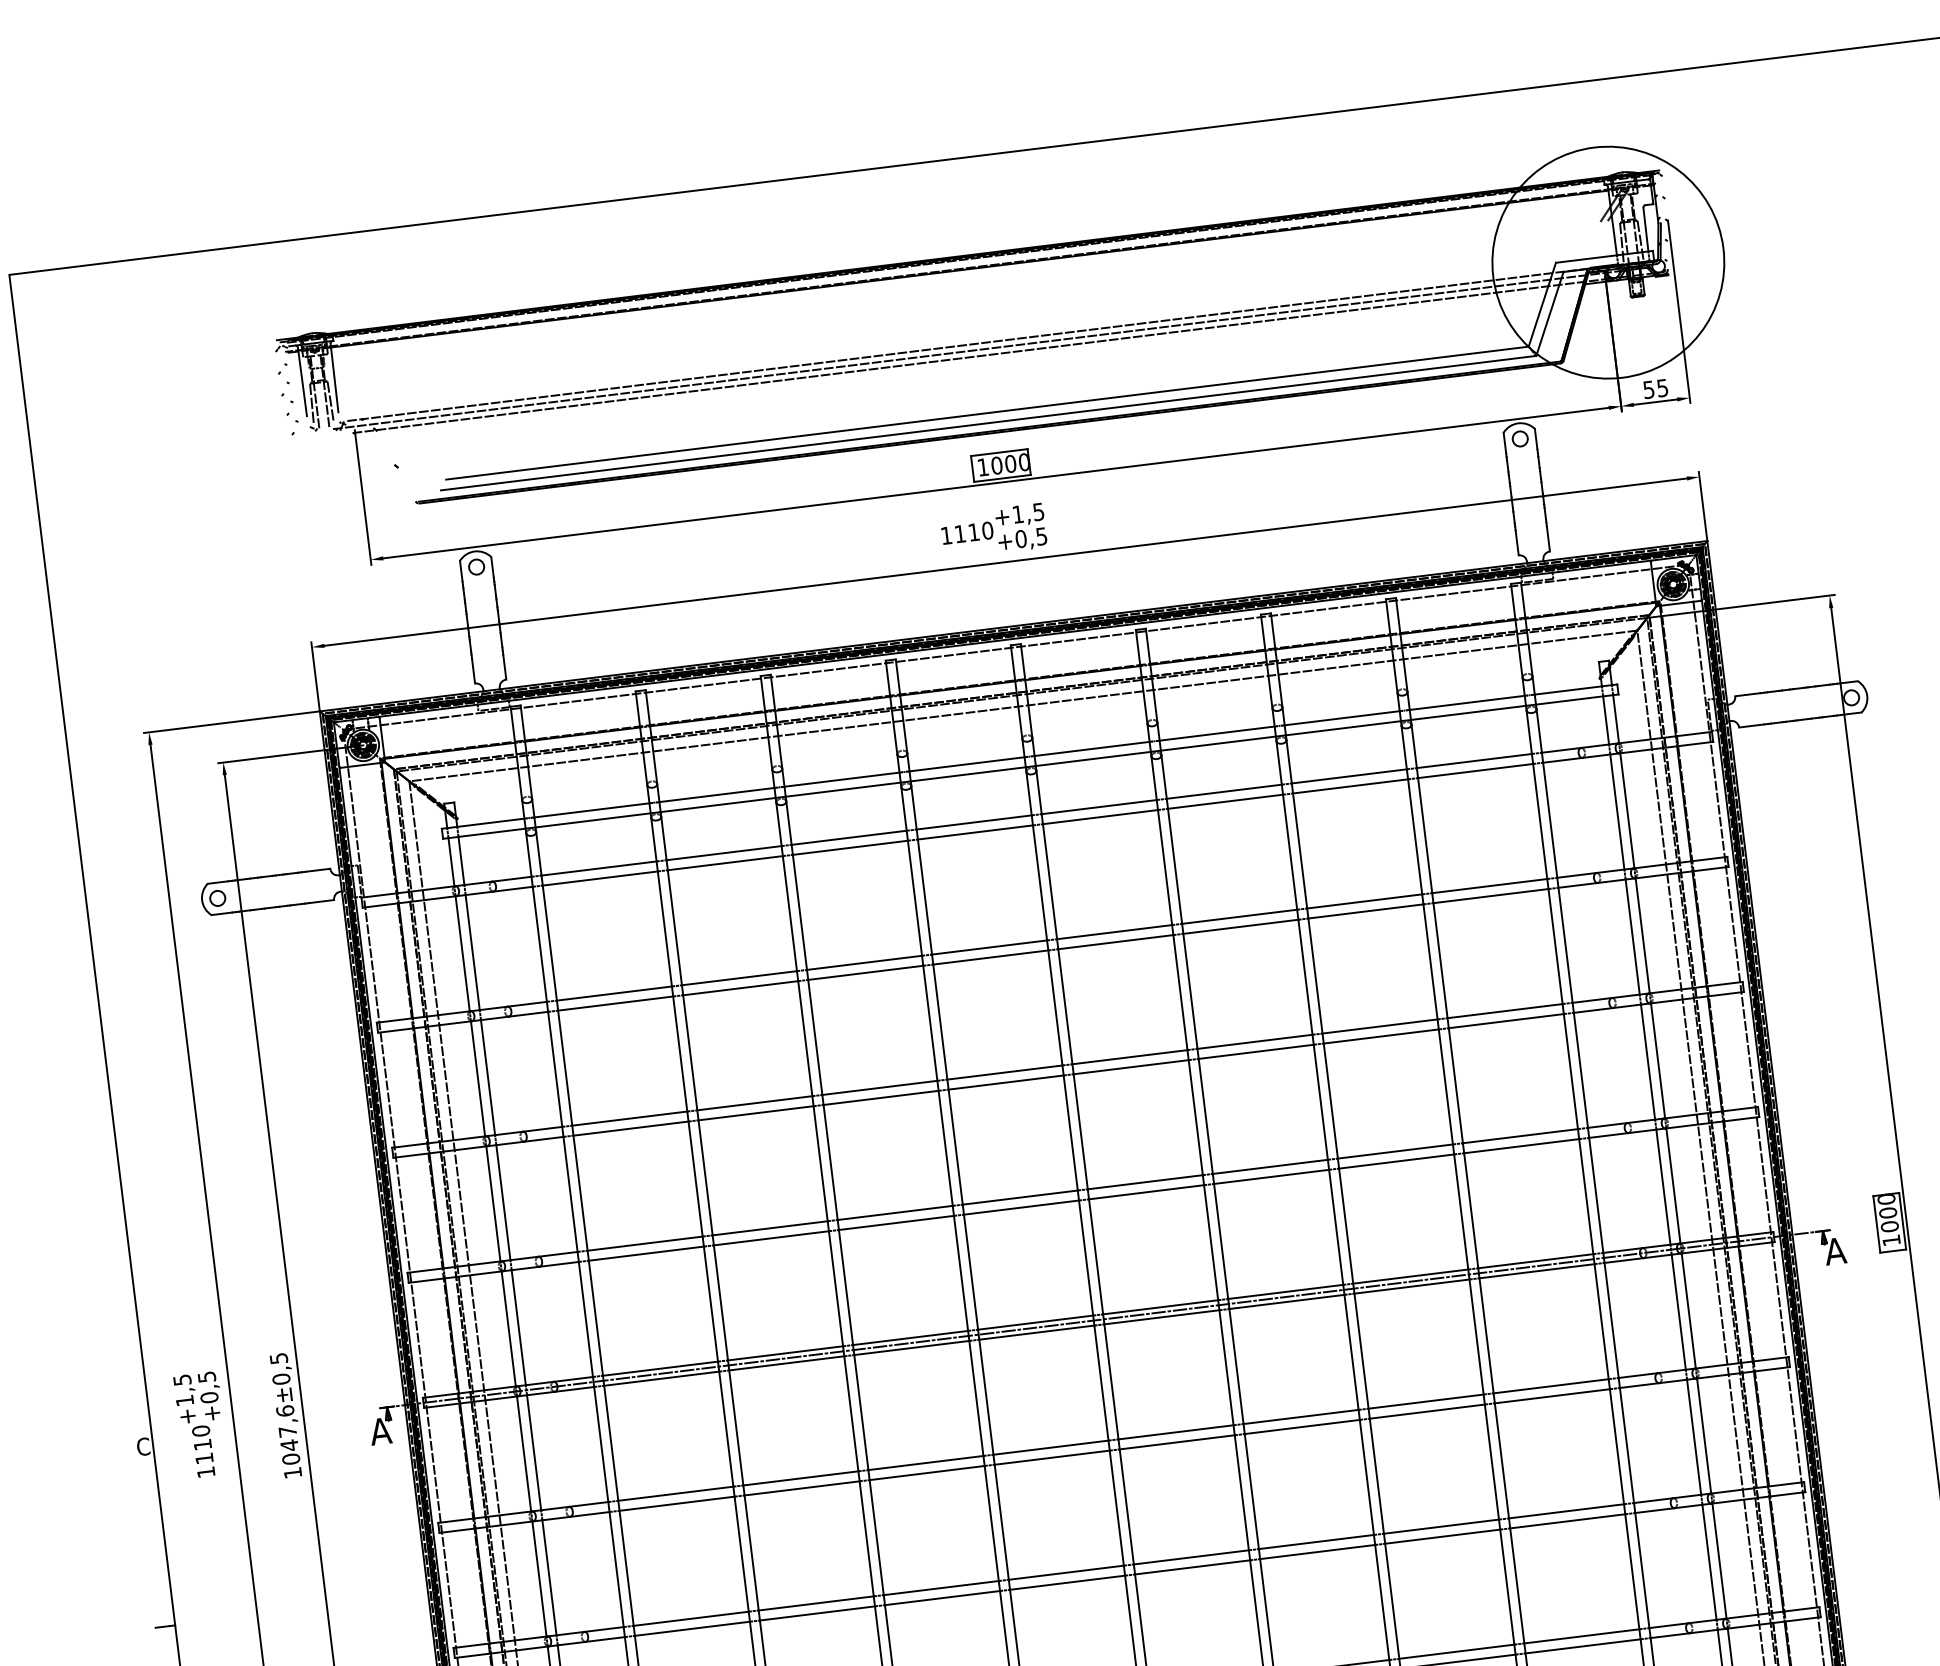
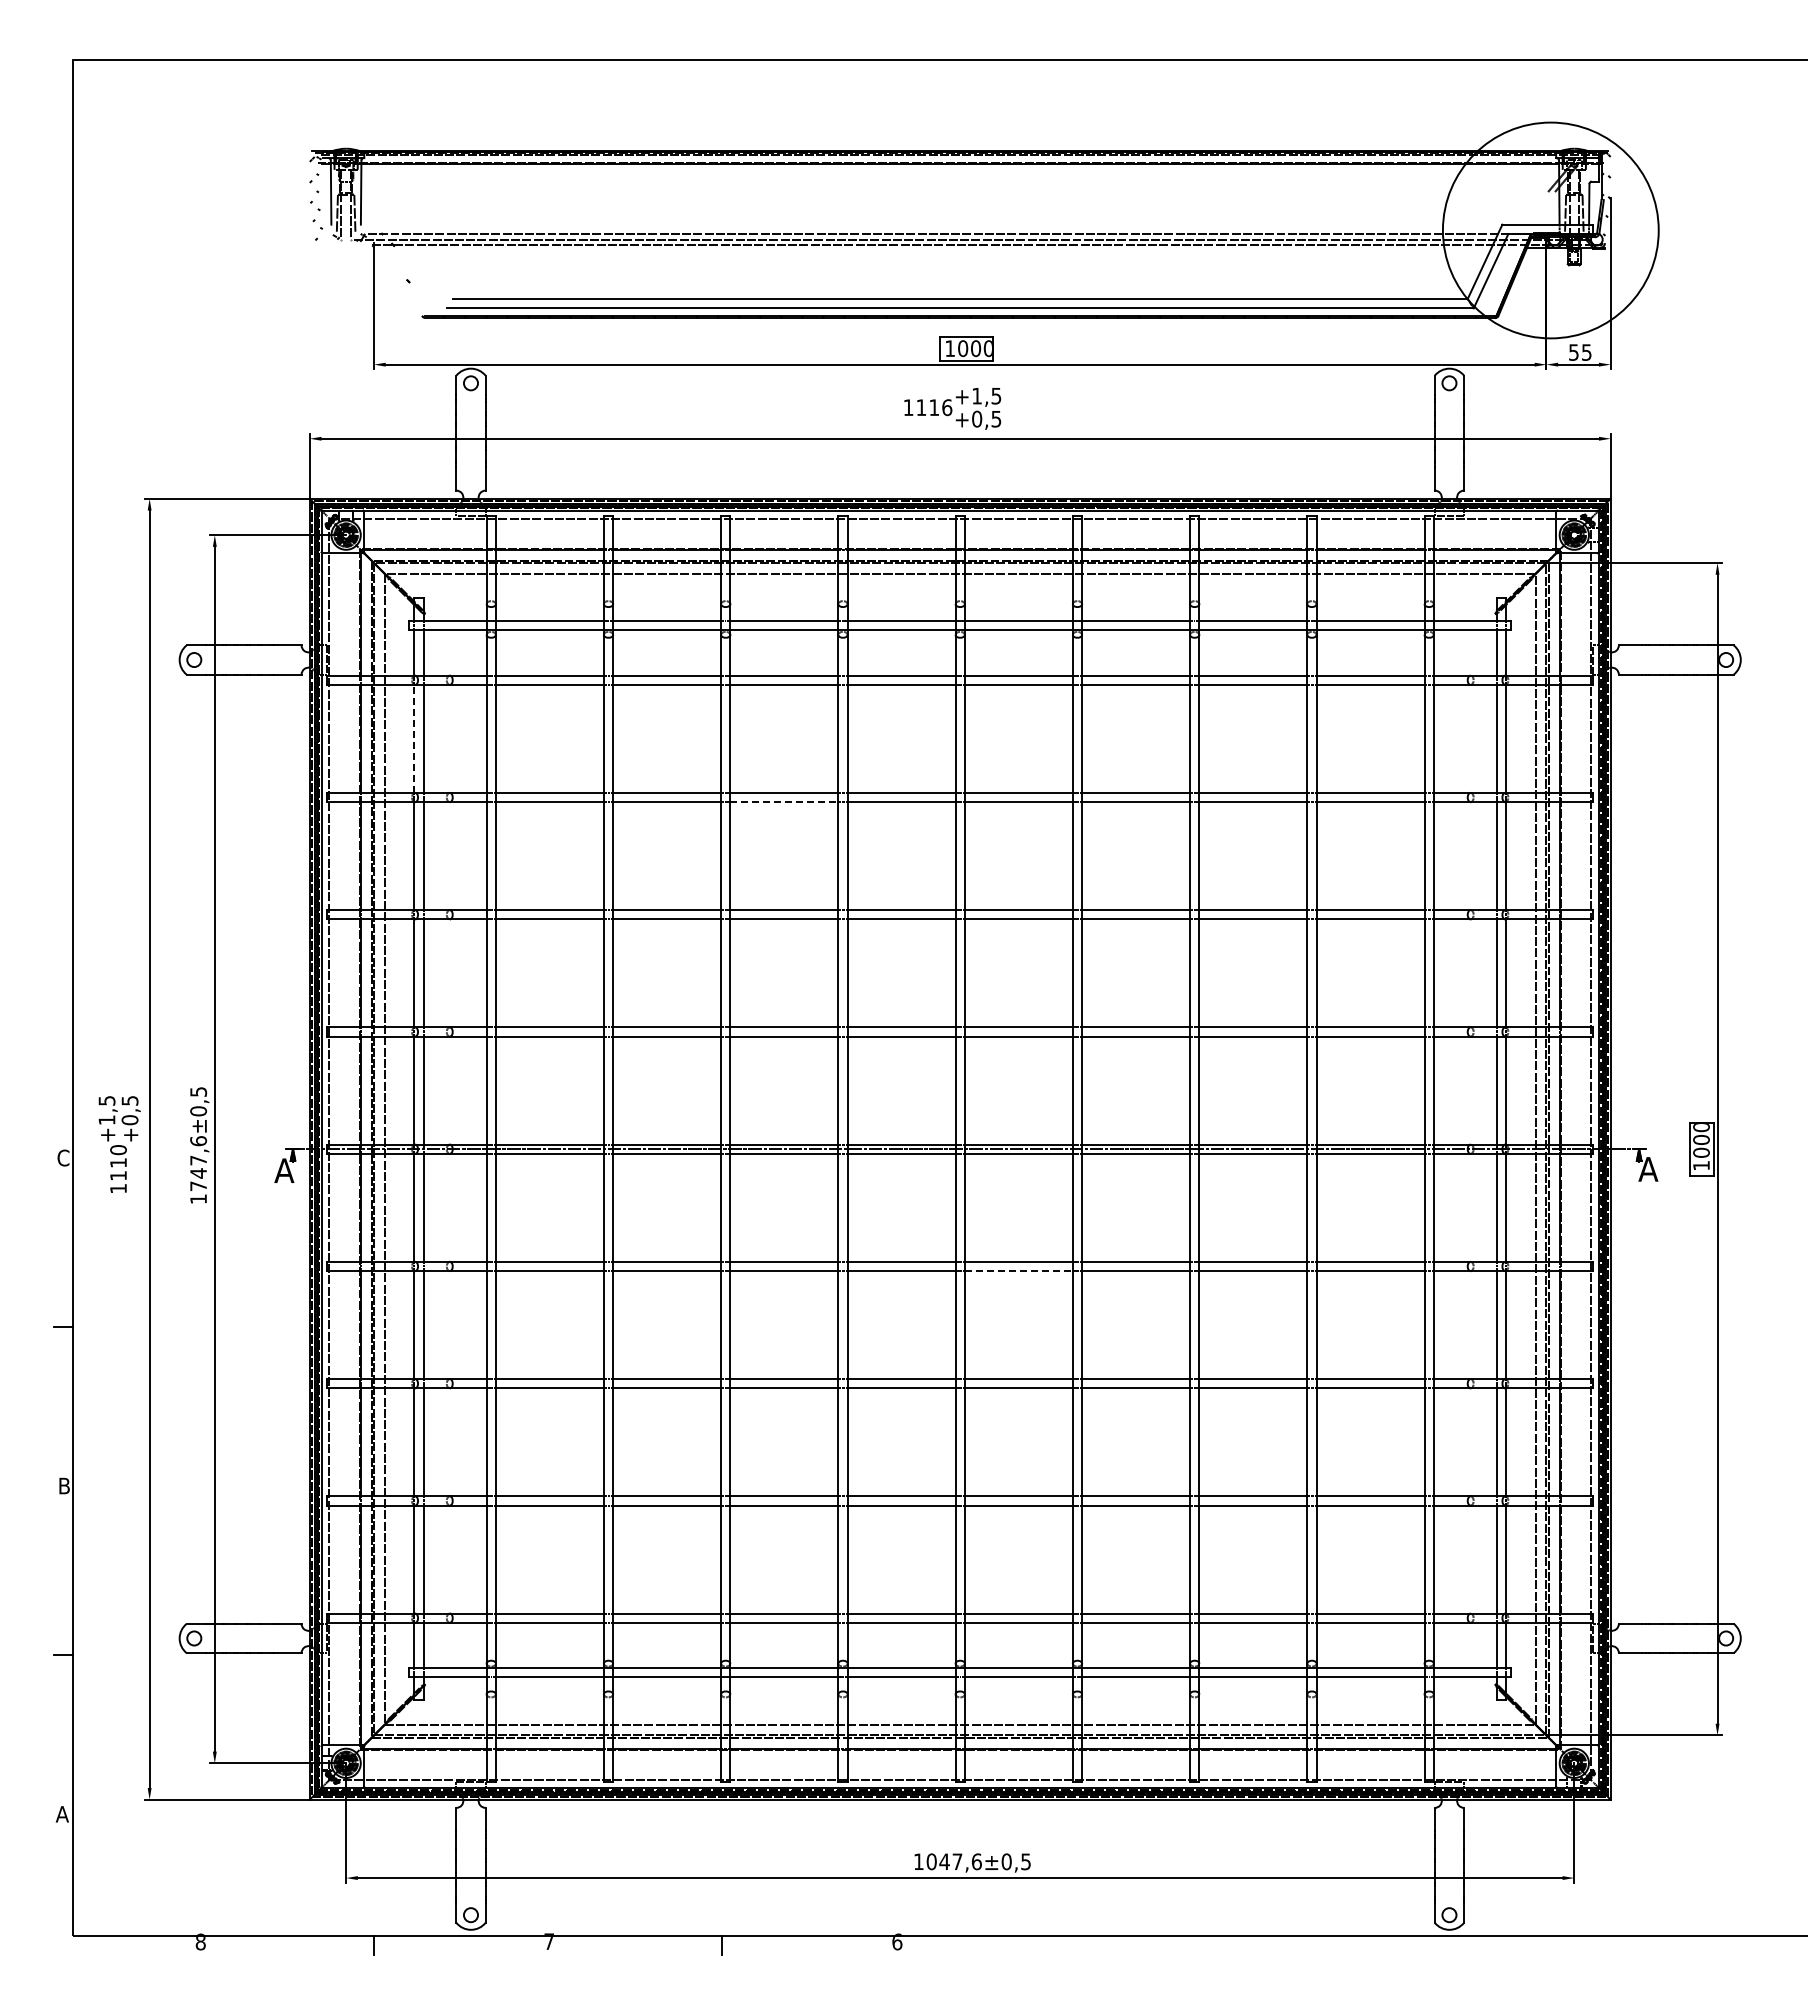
text: (988, 530) -> (947, 407), 1110 -> 1116
line: (462, 953) -> (414, 738), solid -> dashed
line: (865, 973) -> (784, 802), solid -> dashed
line: (1176, 1442) -> (1018, 1271), solid -> dashed
text: (291, 1459) -> (198, 1186), 1047,6 -> 1747,6

